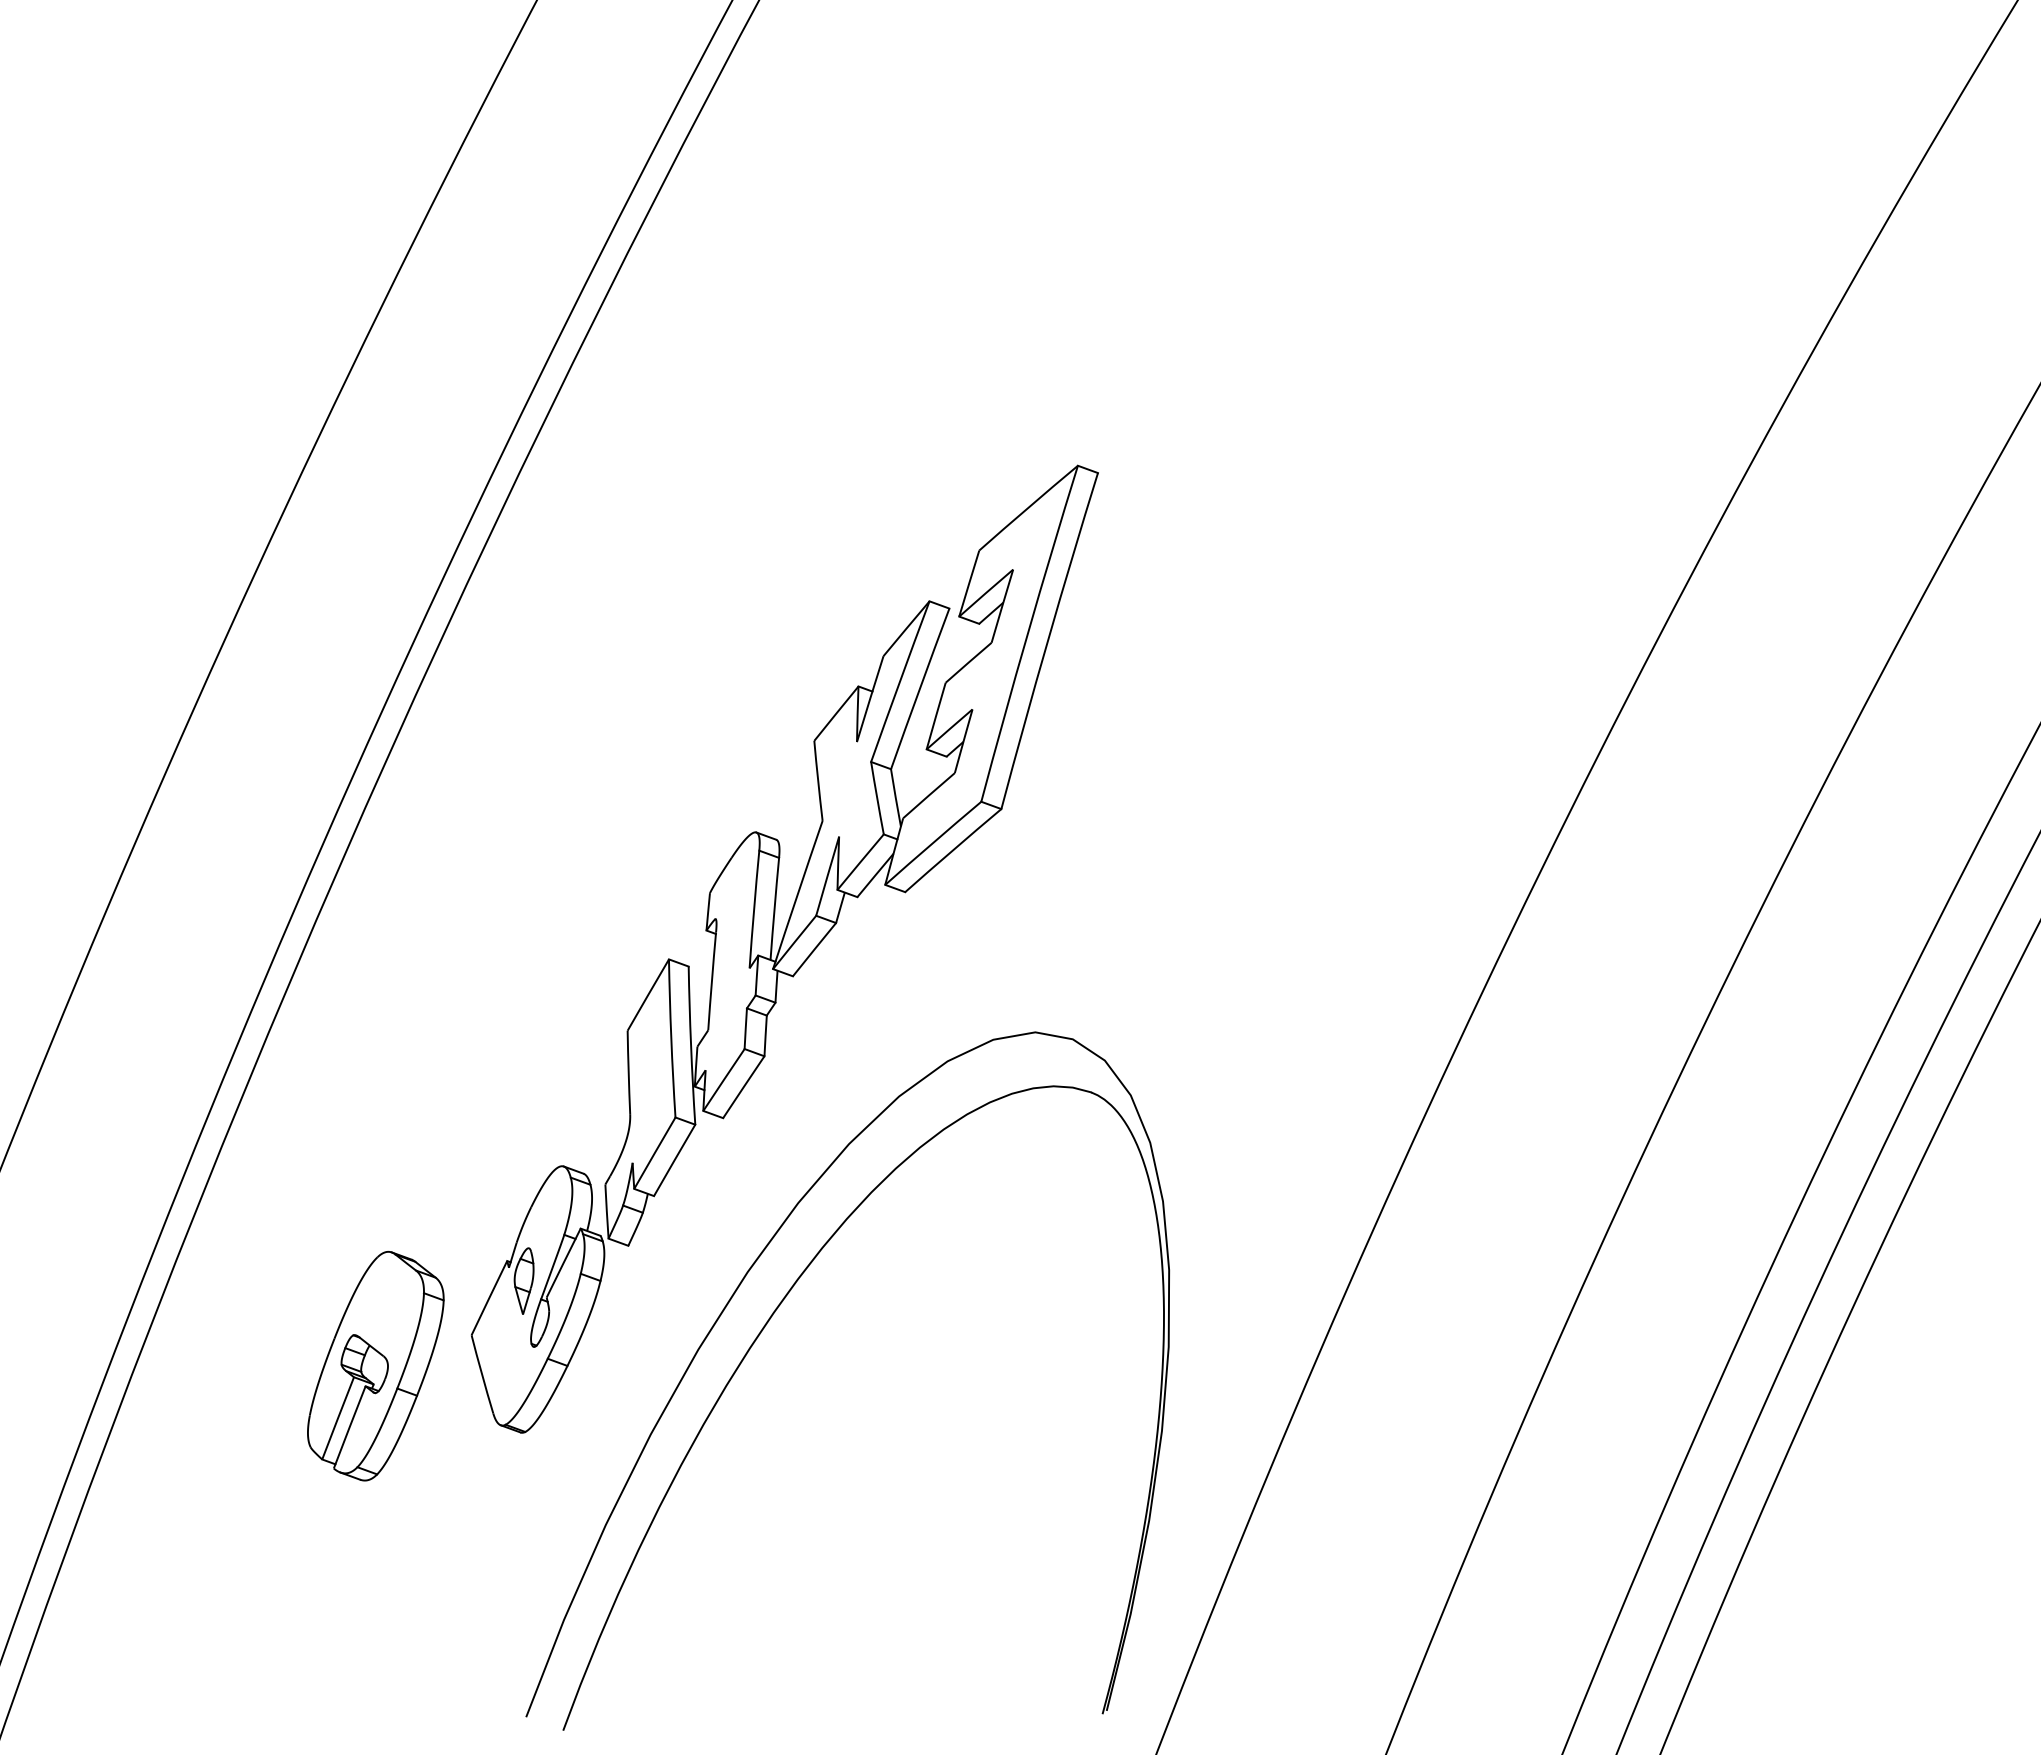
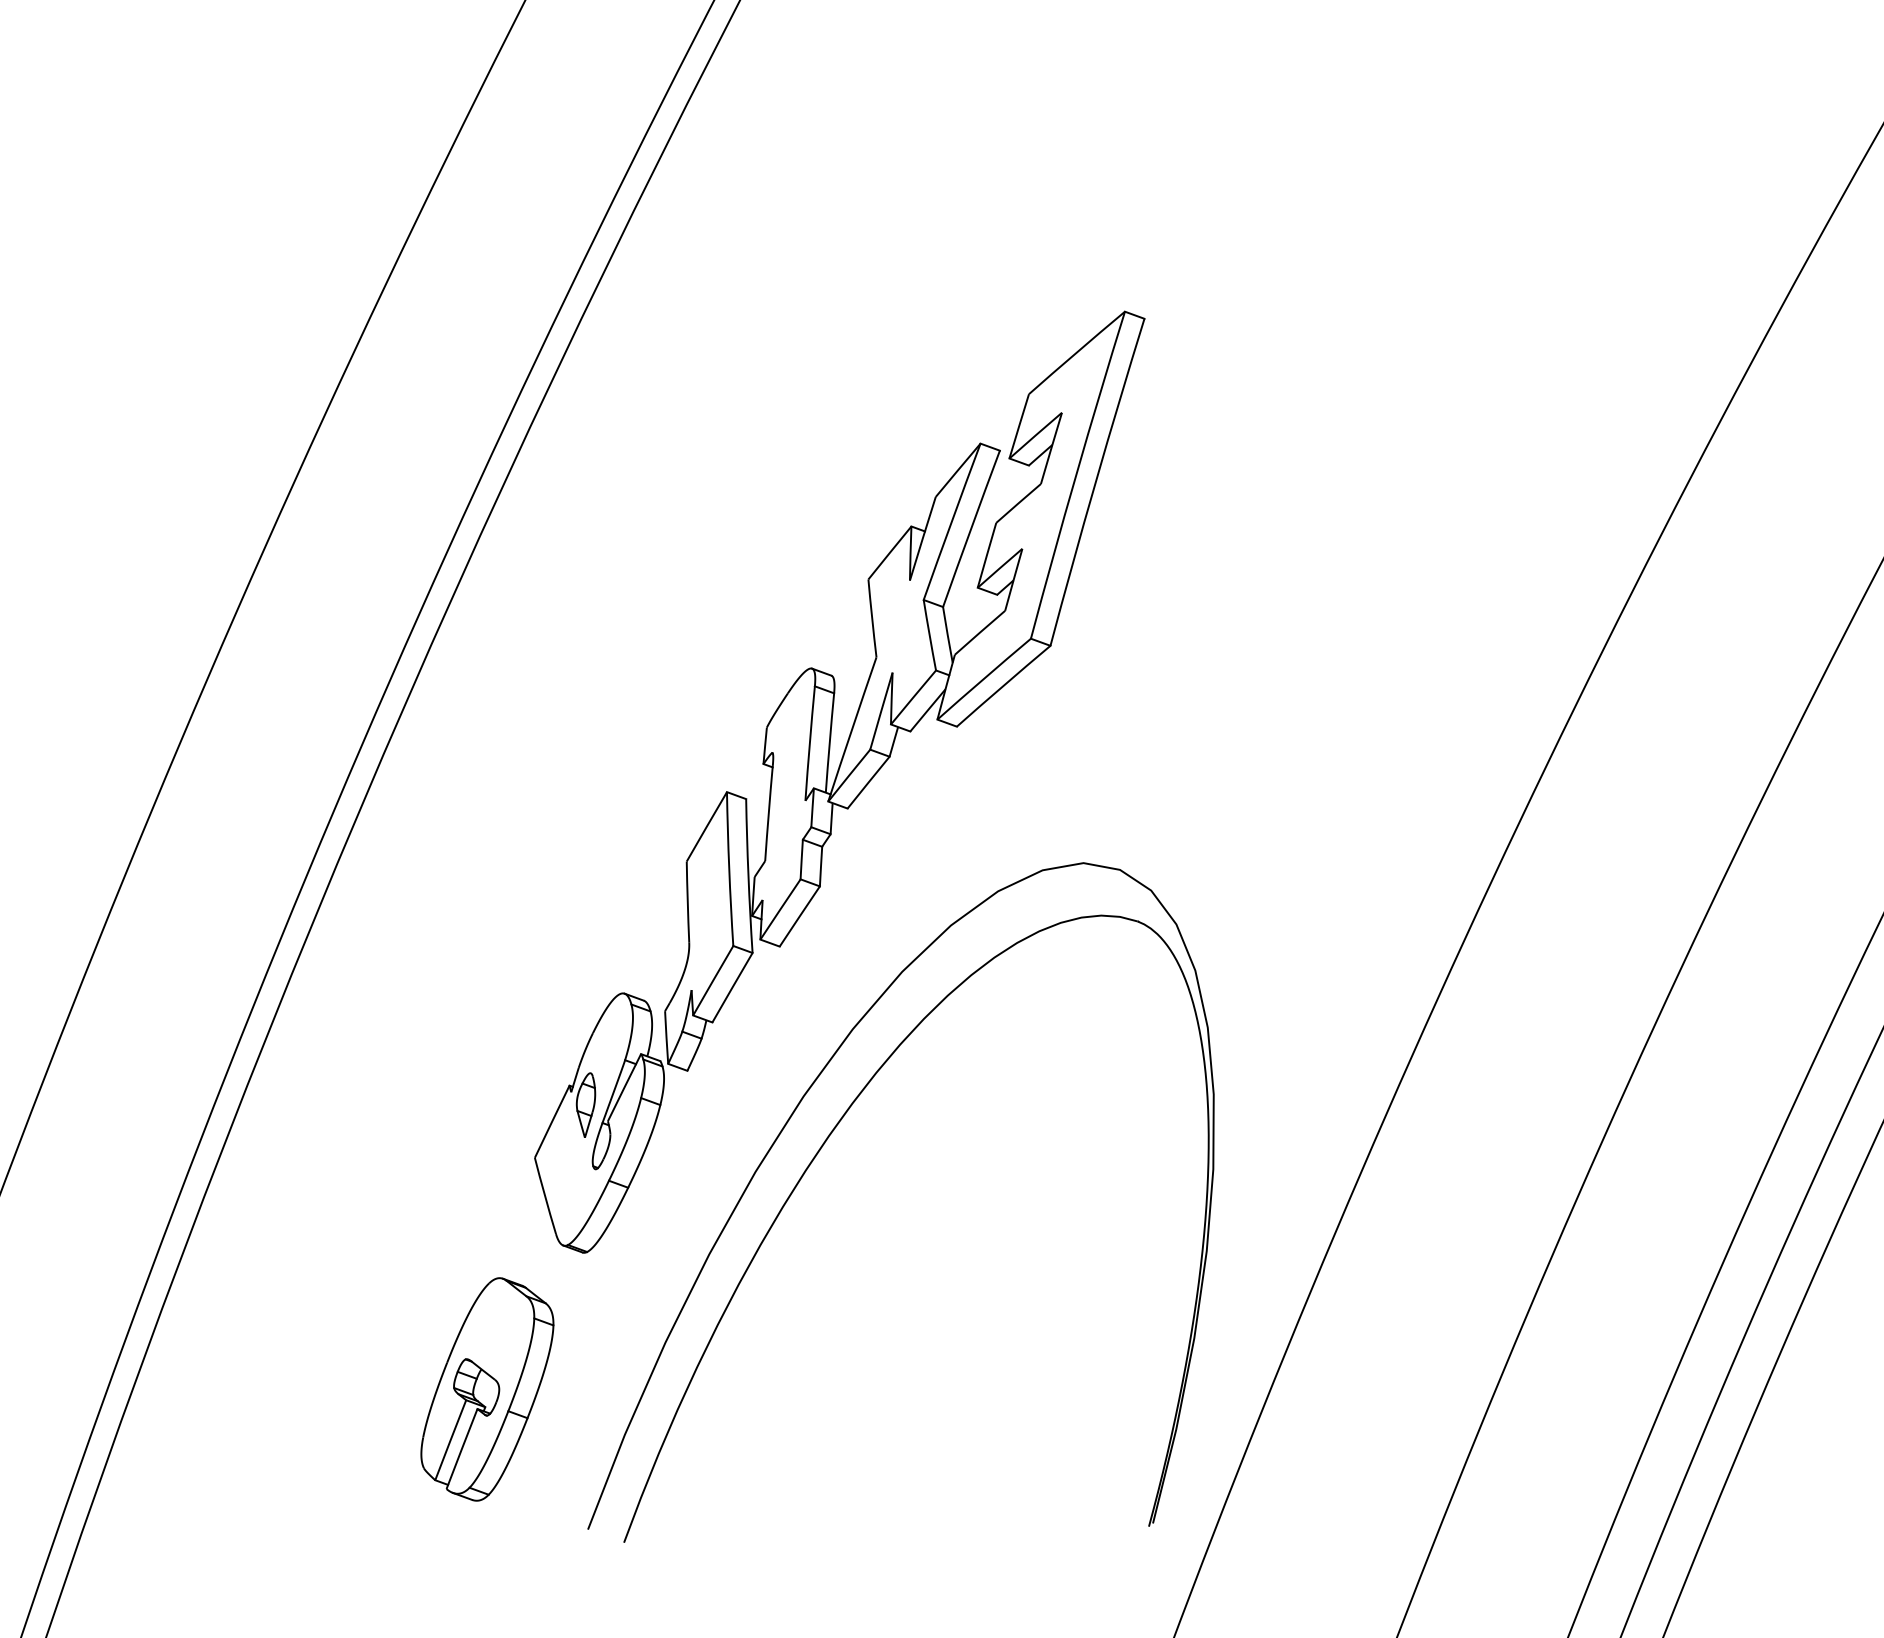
part: (375, 1366) -> (487, 1389), moved

